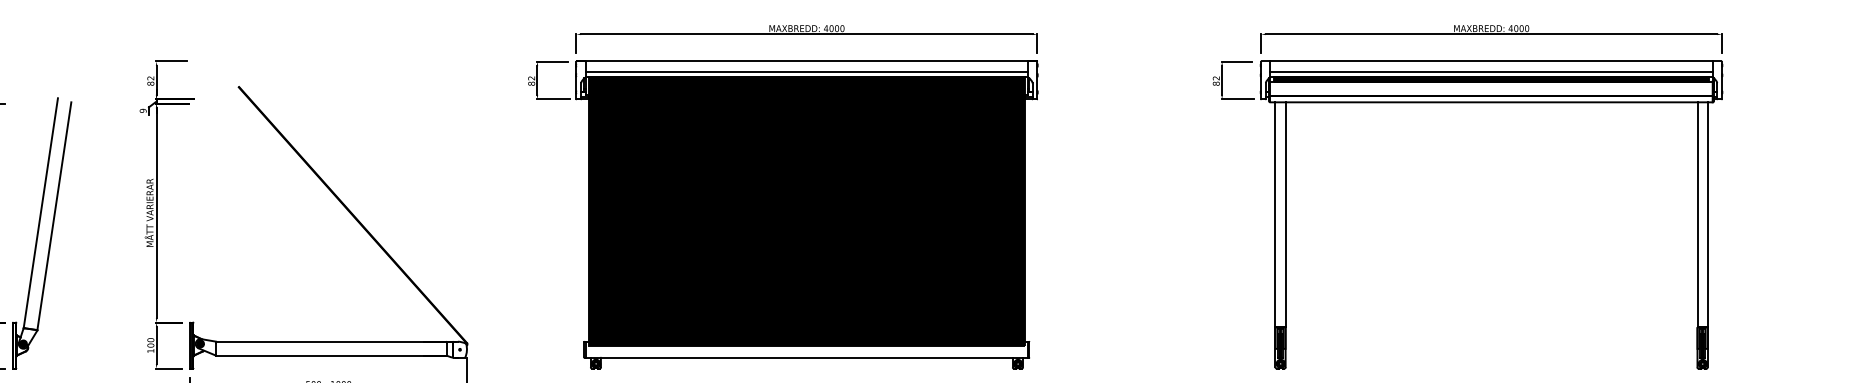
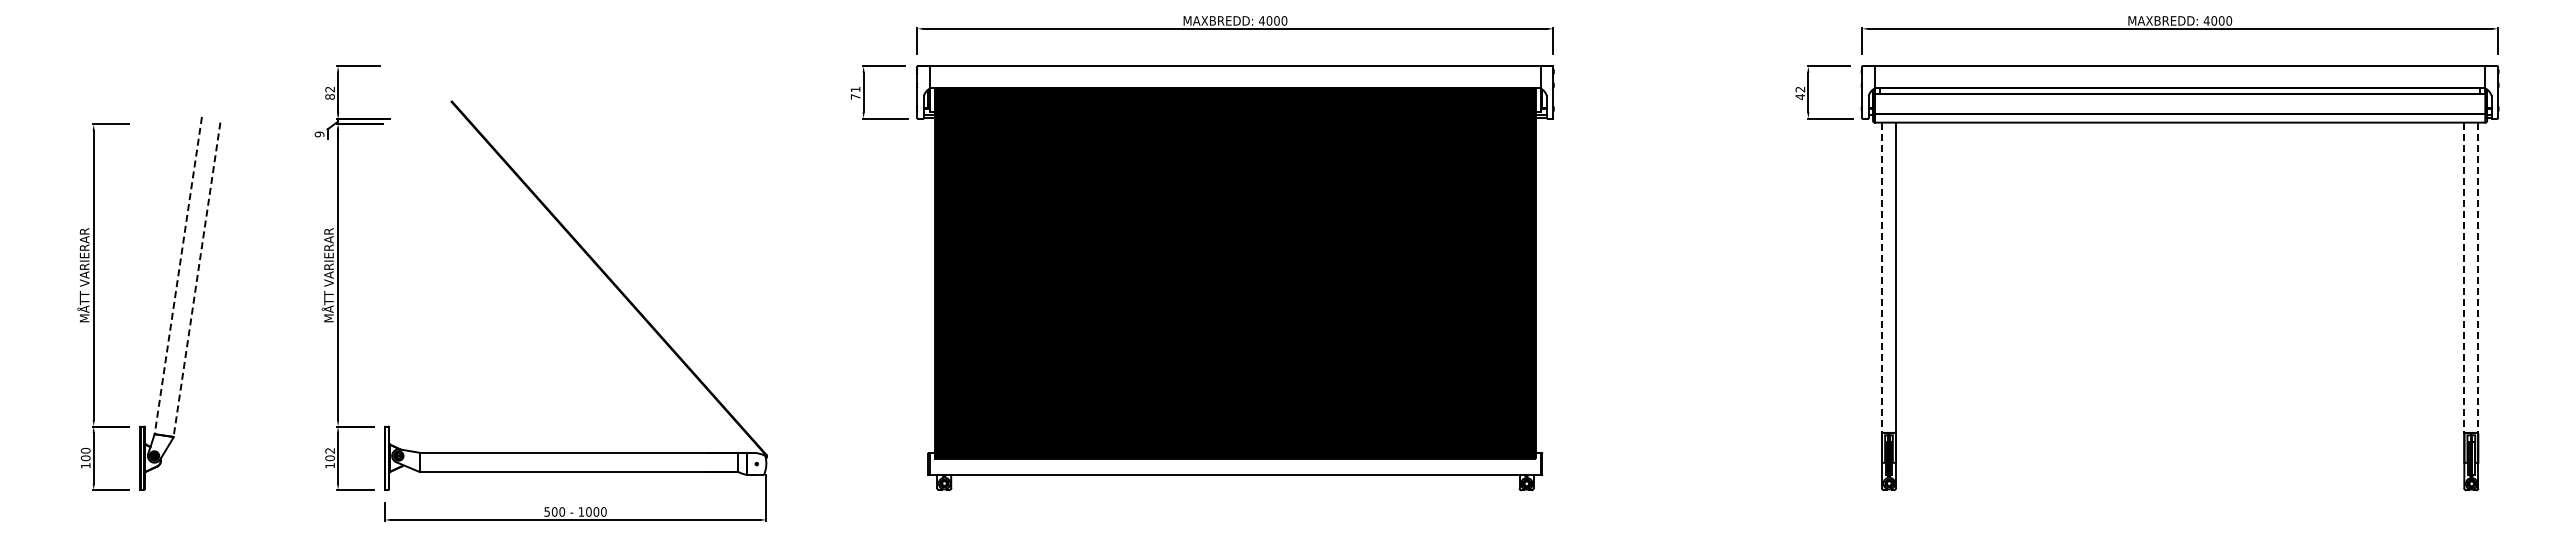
line: (806, 71) -> (1235, 80), removed
line: (1491, 71) -> (2179, 80), removed
fill: (1491, 79) -> (2179, 90), removed
text: (531, 81) -> (855, 93), 82 -> 71
text: (1216, 84) -> (1800, 97), 82 -> 42
line: (40, 213) -> (178, 276), solid -> dashed
line: (1275, 215) -> (1881, 278), solid -> dashed
line: (1697, 215) -> (2464, 278), solid -> dashed
line: (1707, 215) -> (2478, 278), solid -> dashed
line: (54, 216) -> (197, 279), solid -> dashed
text: (150, 339) -> (329, 450), 100 -> 102

